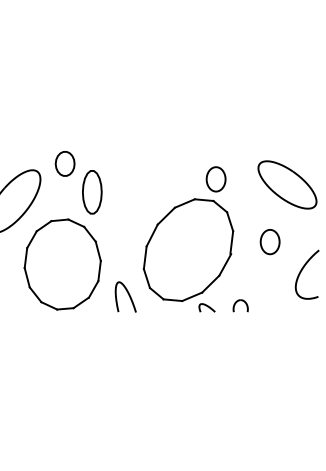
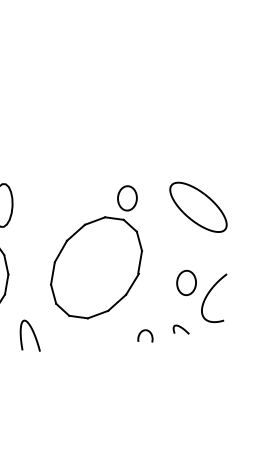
curve: (261, 242) -> (177, 283), moved
curve: (128, 295) -> (33, 334), moved
part: (240, 305) -> (145, 335), moved
curve: (206, 306) -> (180, 328), moved

